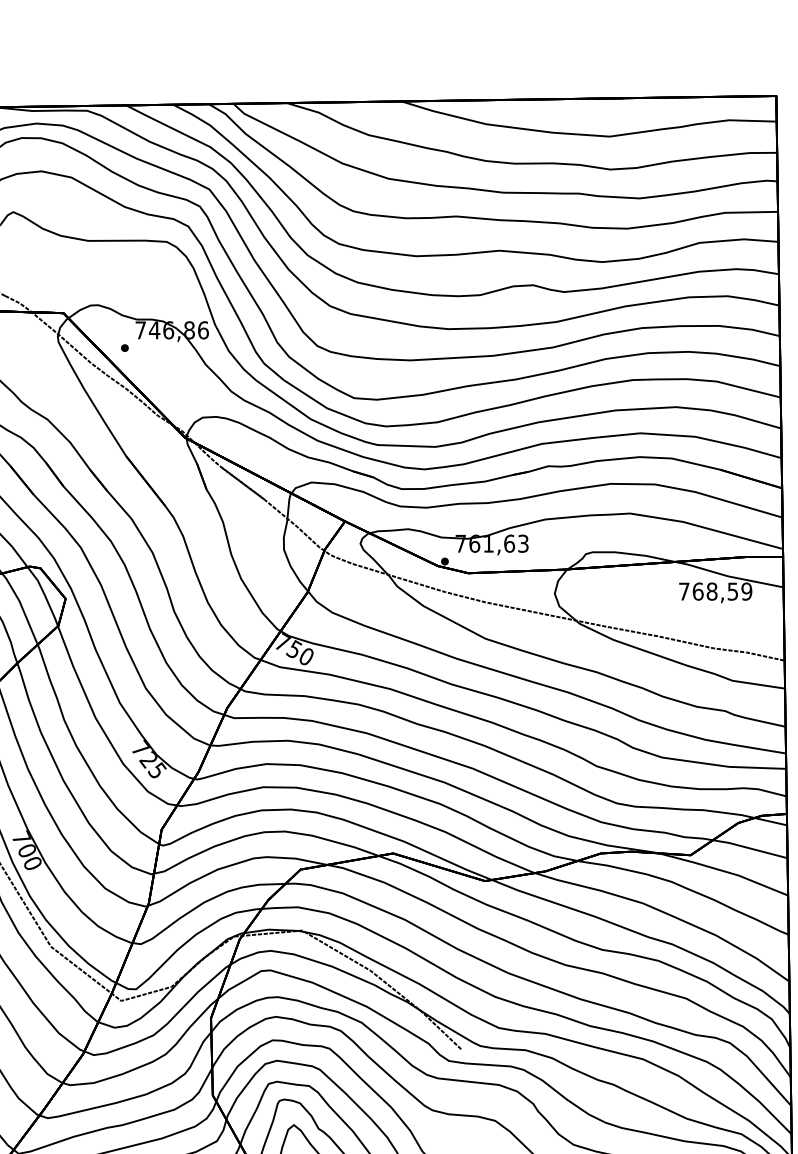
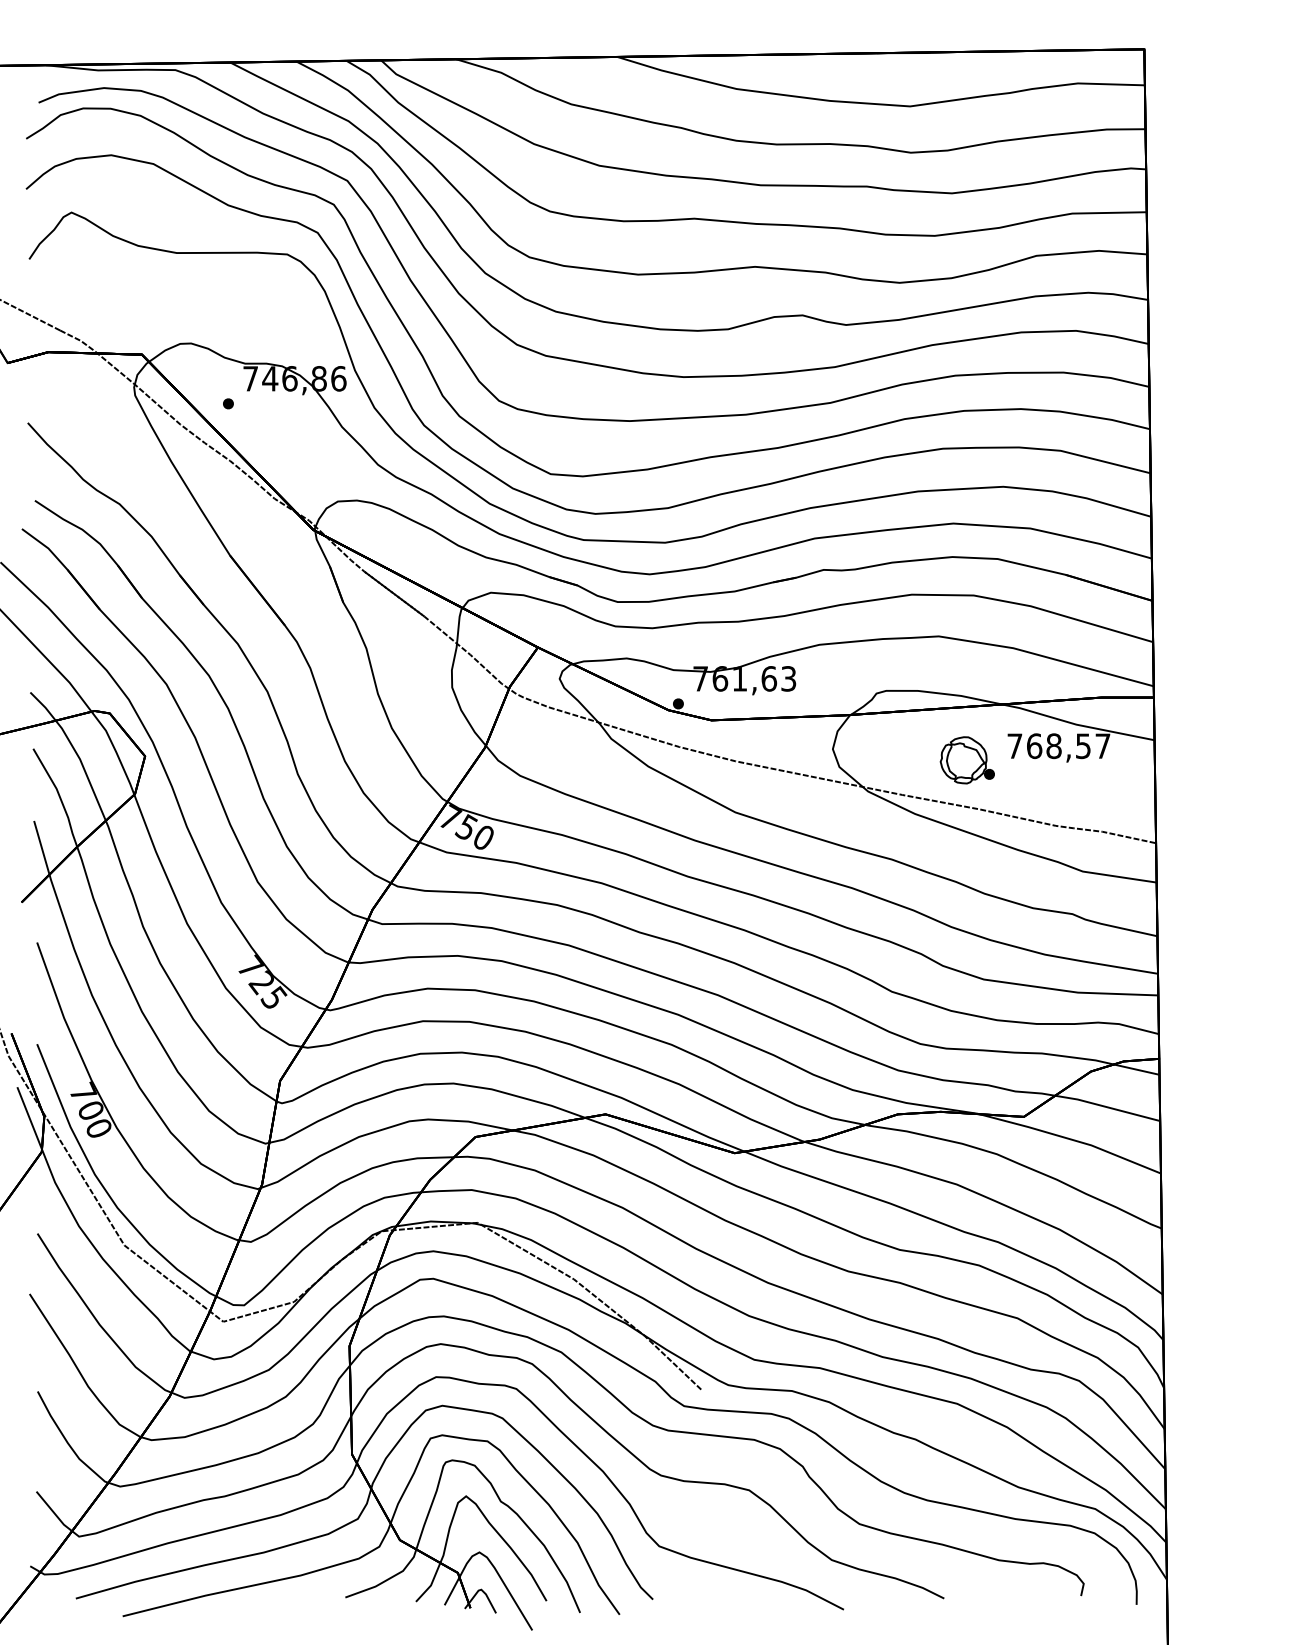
text: (746, 591) -> (1102, 746), 768,59 -> 768,57
part: (649, 601) -> (966, 760), added

